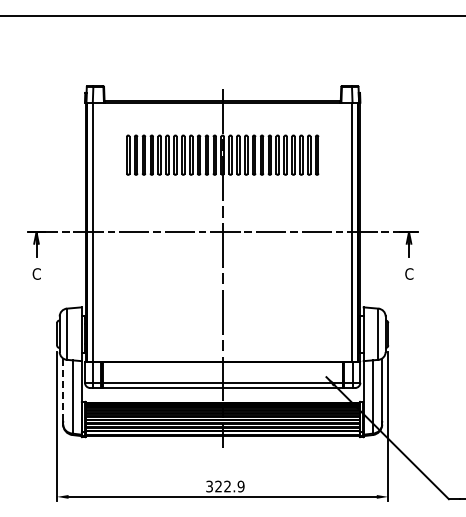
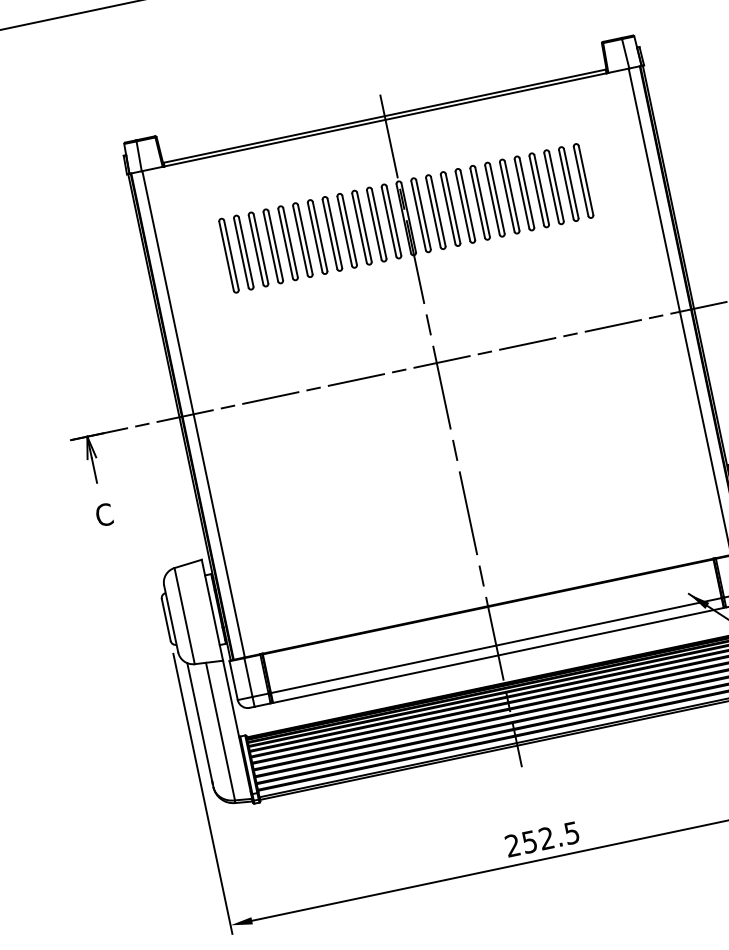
line: (63, 390) -> (200, 723), dashed -> solid
text: (225, 486) -> (542, 839), 322.9 -> 252.5

